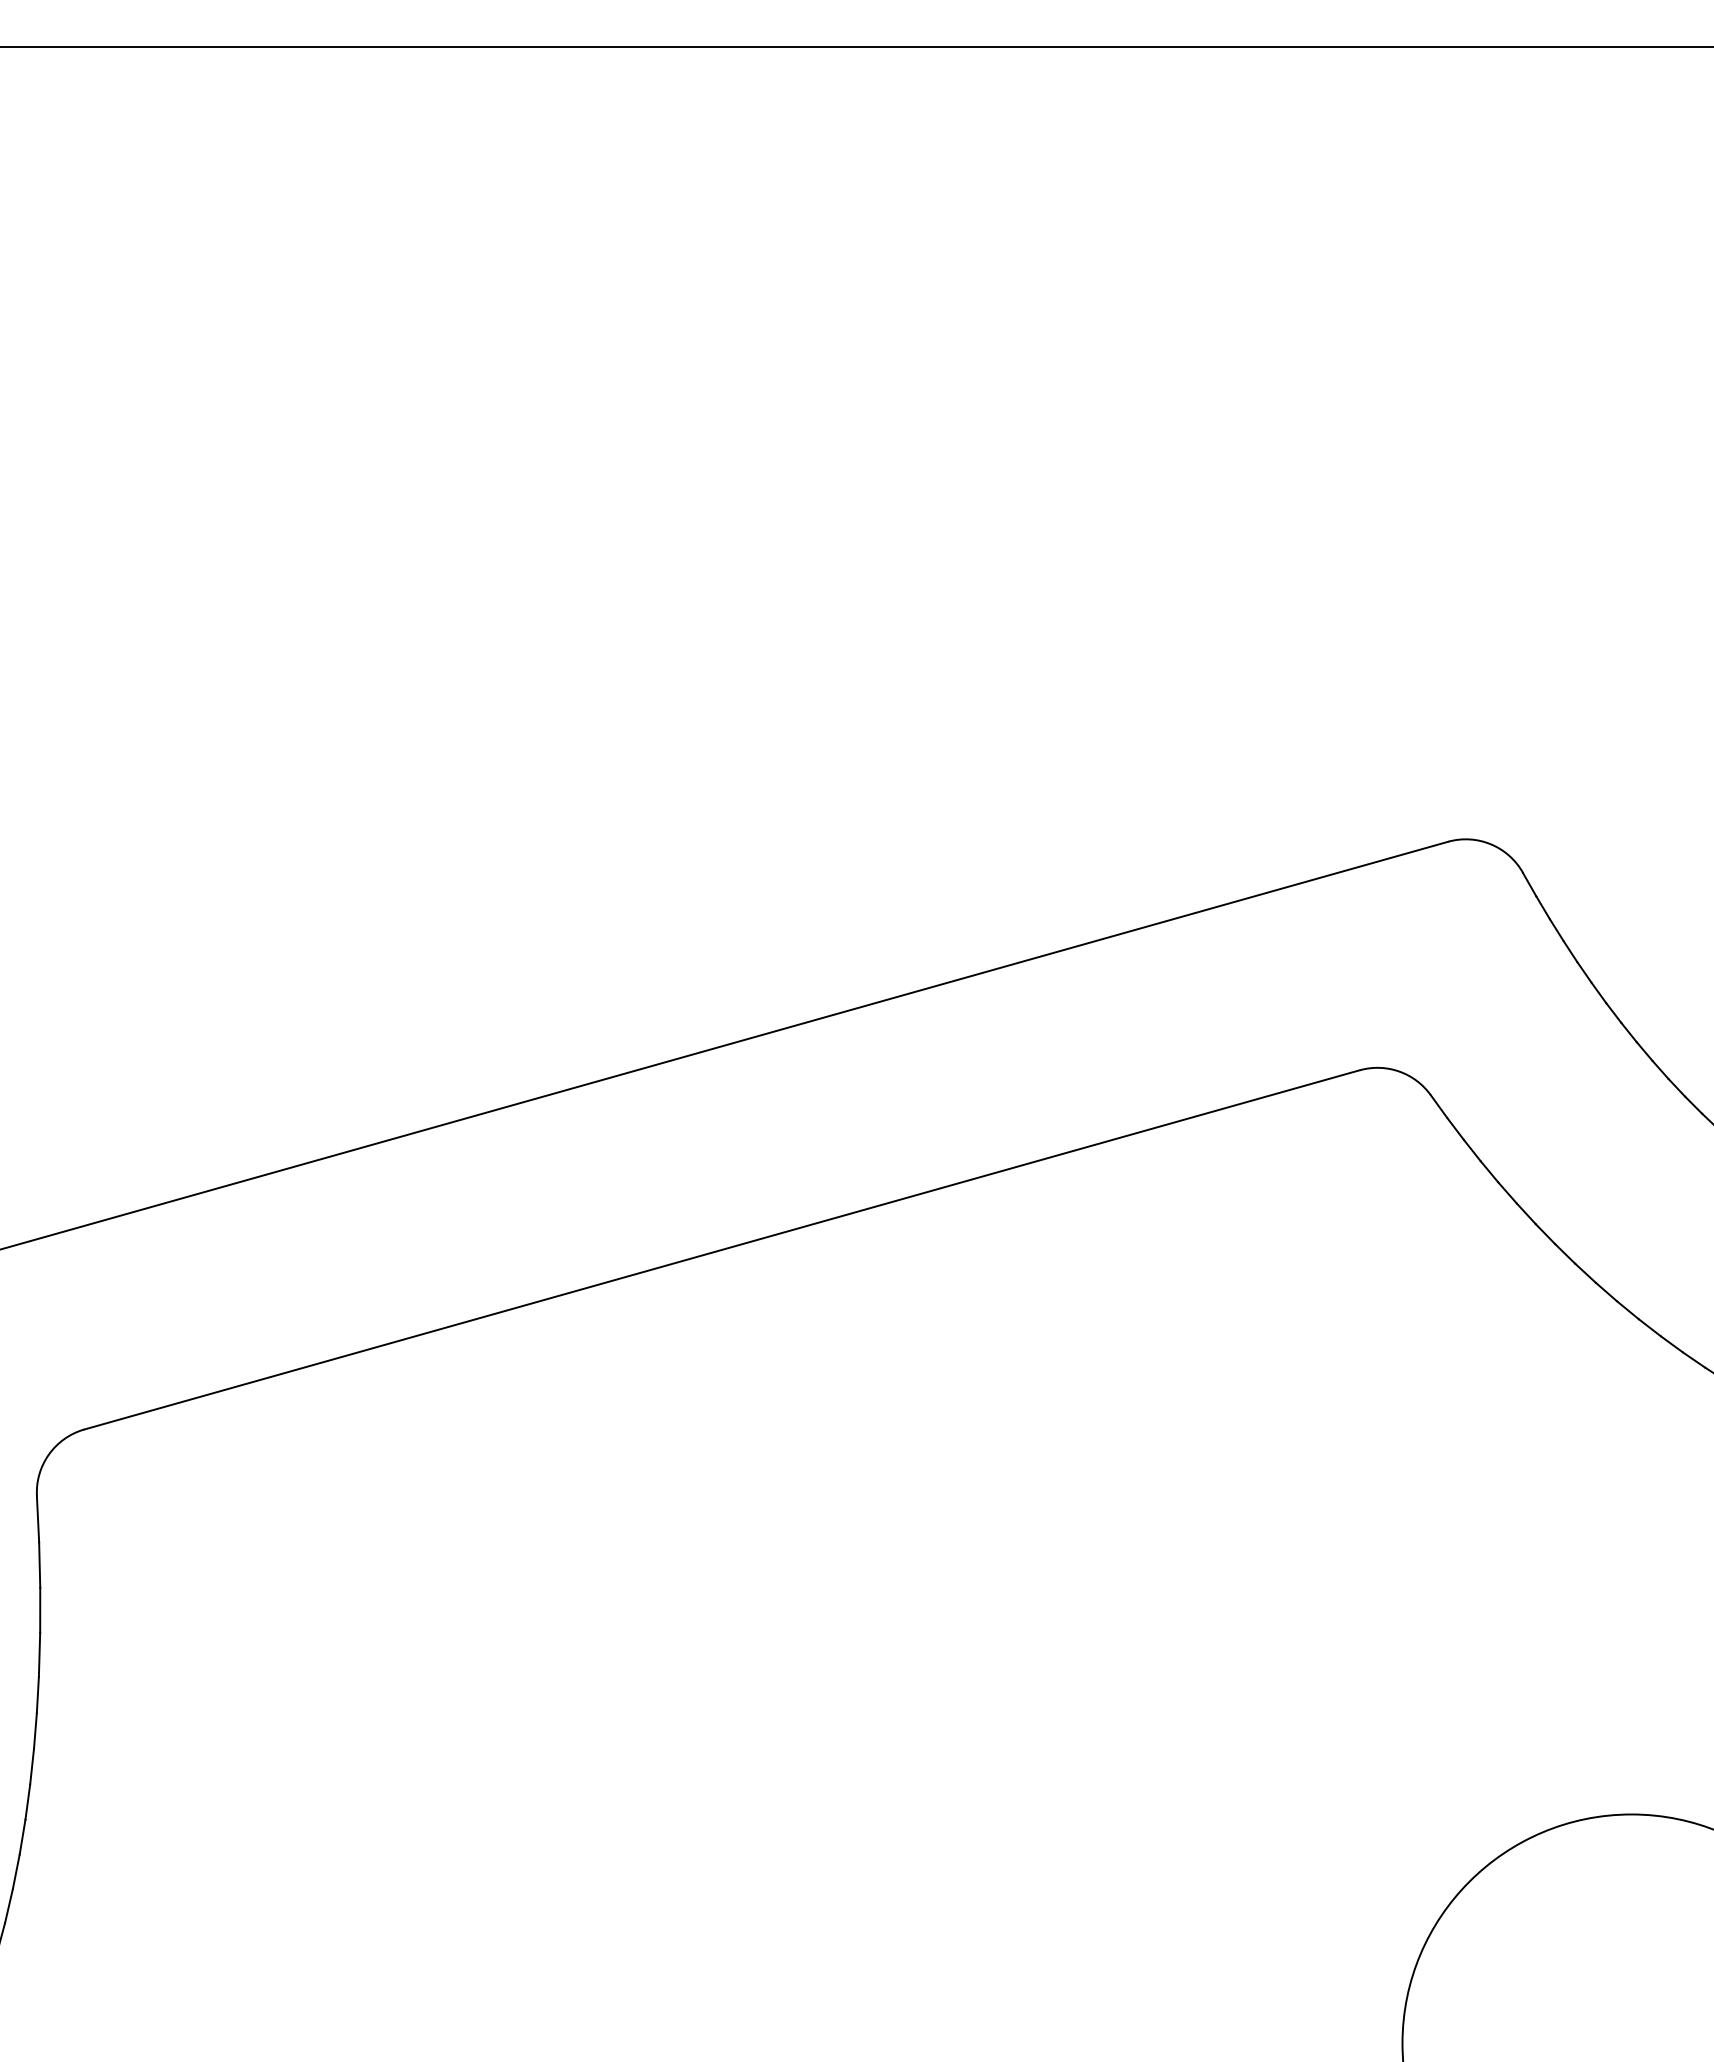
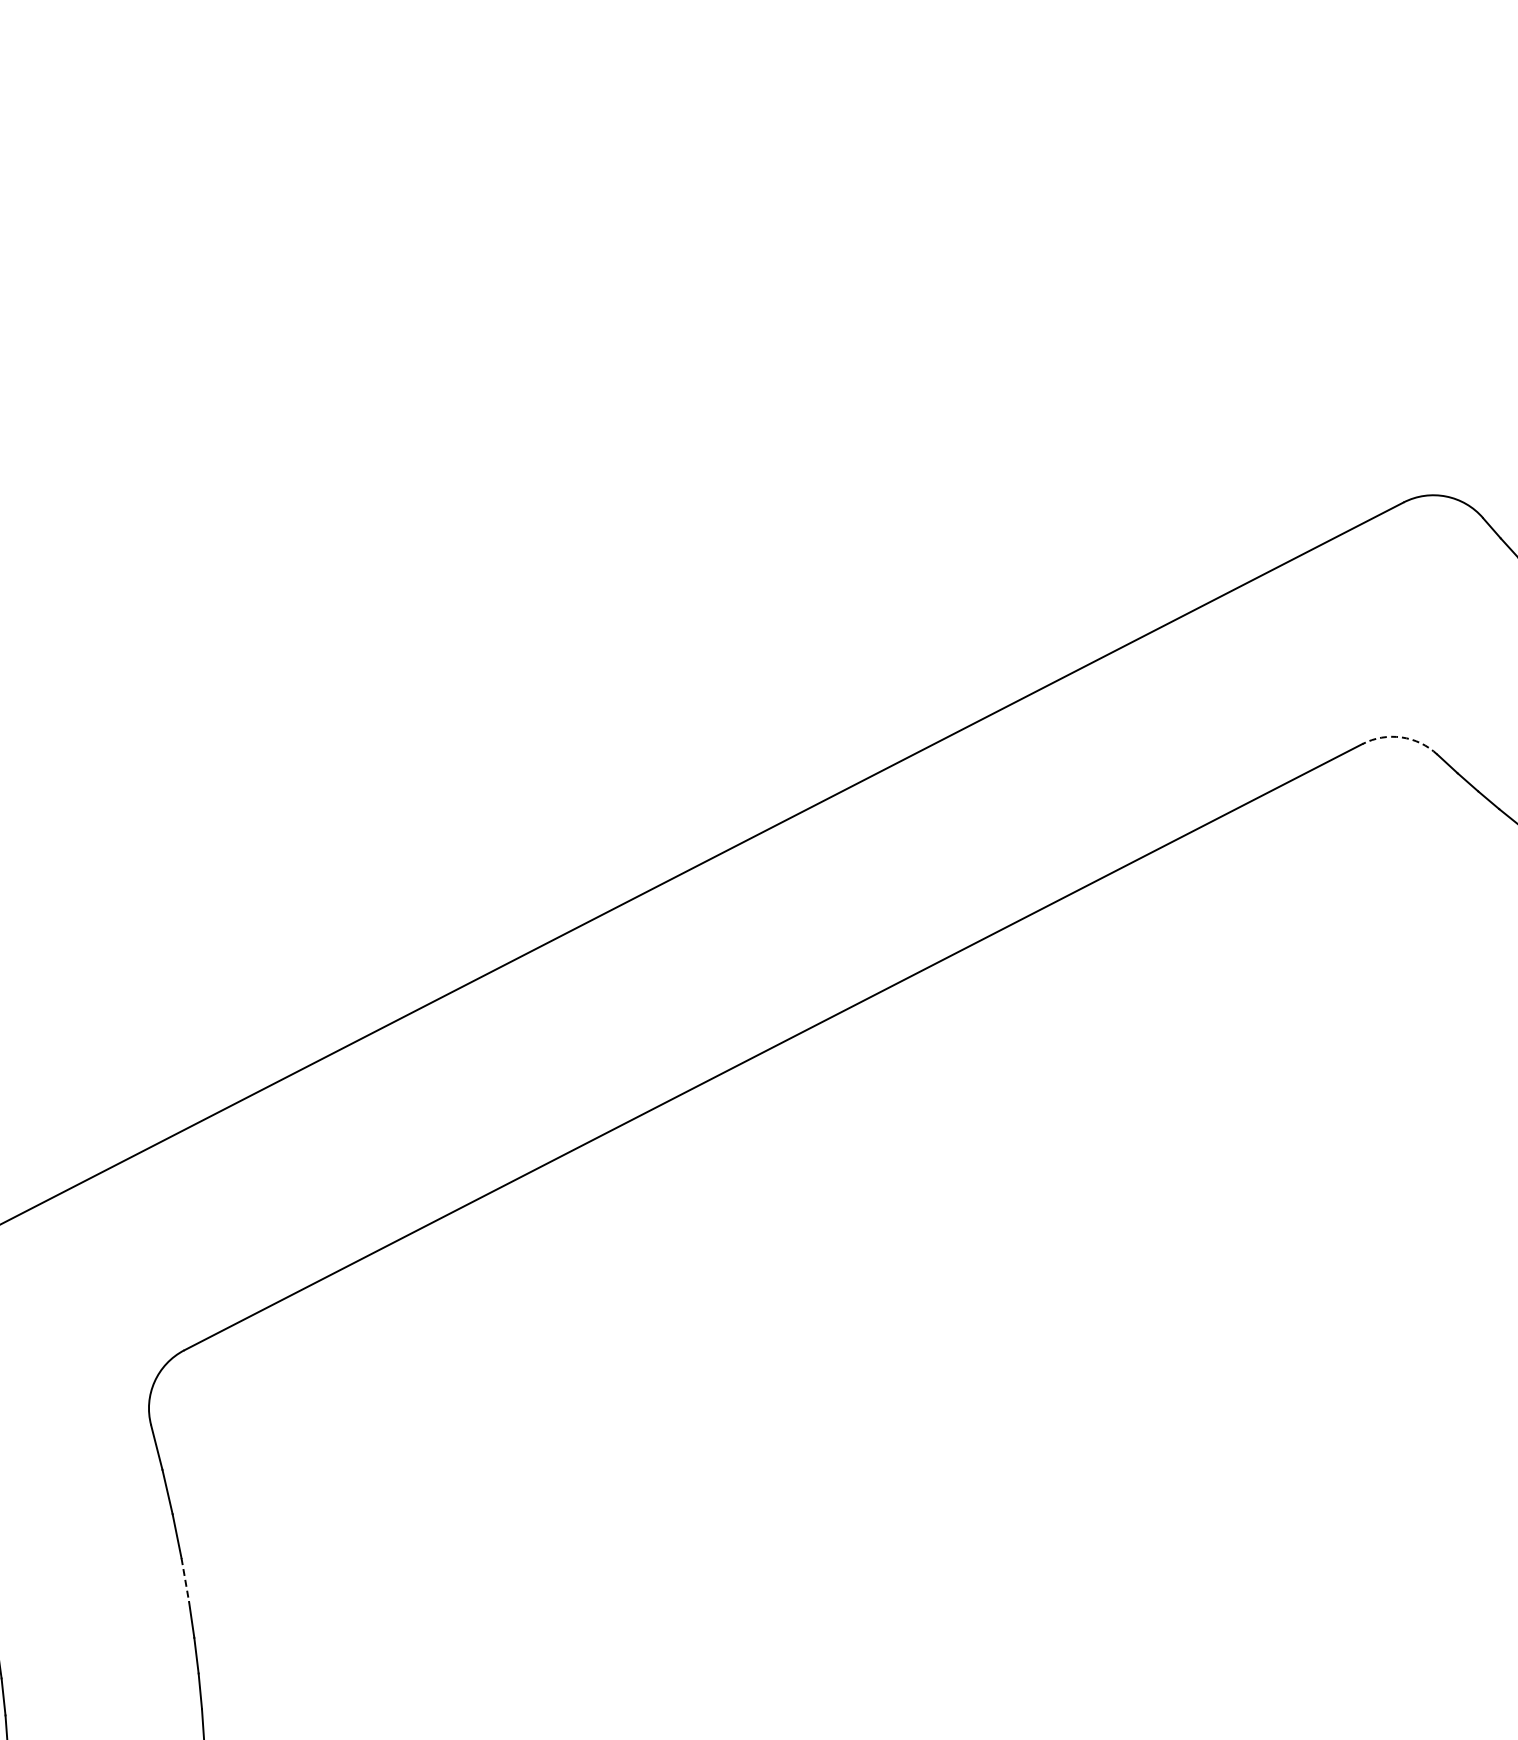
arc: (1399, 1071) -> (1401, 737), solid -> dashed
line: (39, 1655) -> (185, 1580), solid -> dashed

